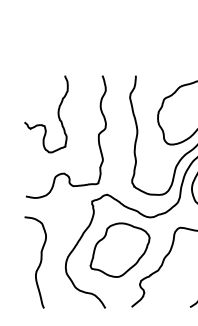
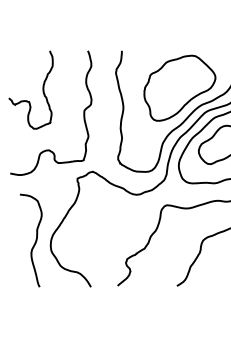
part: (119, 250) -> (105, 228), removed
curve: (38, 264) -> (34, 242), moved

